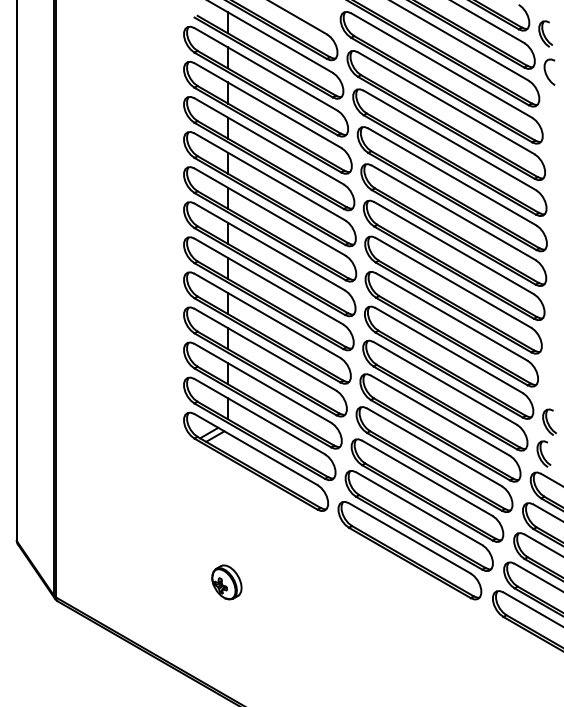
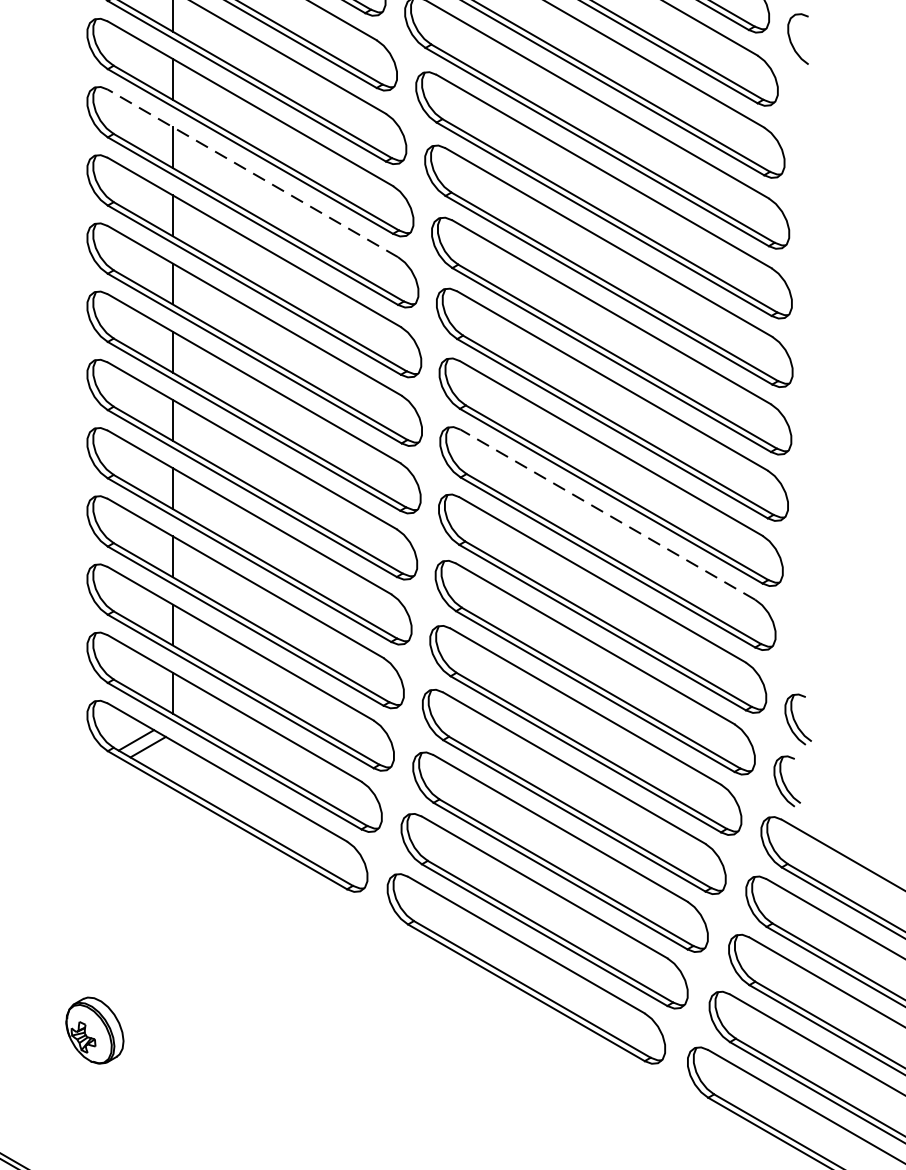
line: (268, 141) -> (251, 173), solid -> dashed
line: (451, 316) -> (607, 513), solid -> dashed
part: (226, 582) -> (94, 1030), moved

